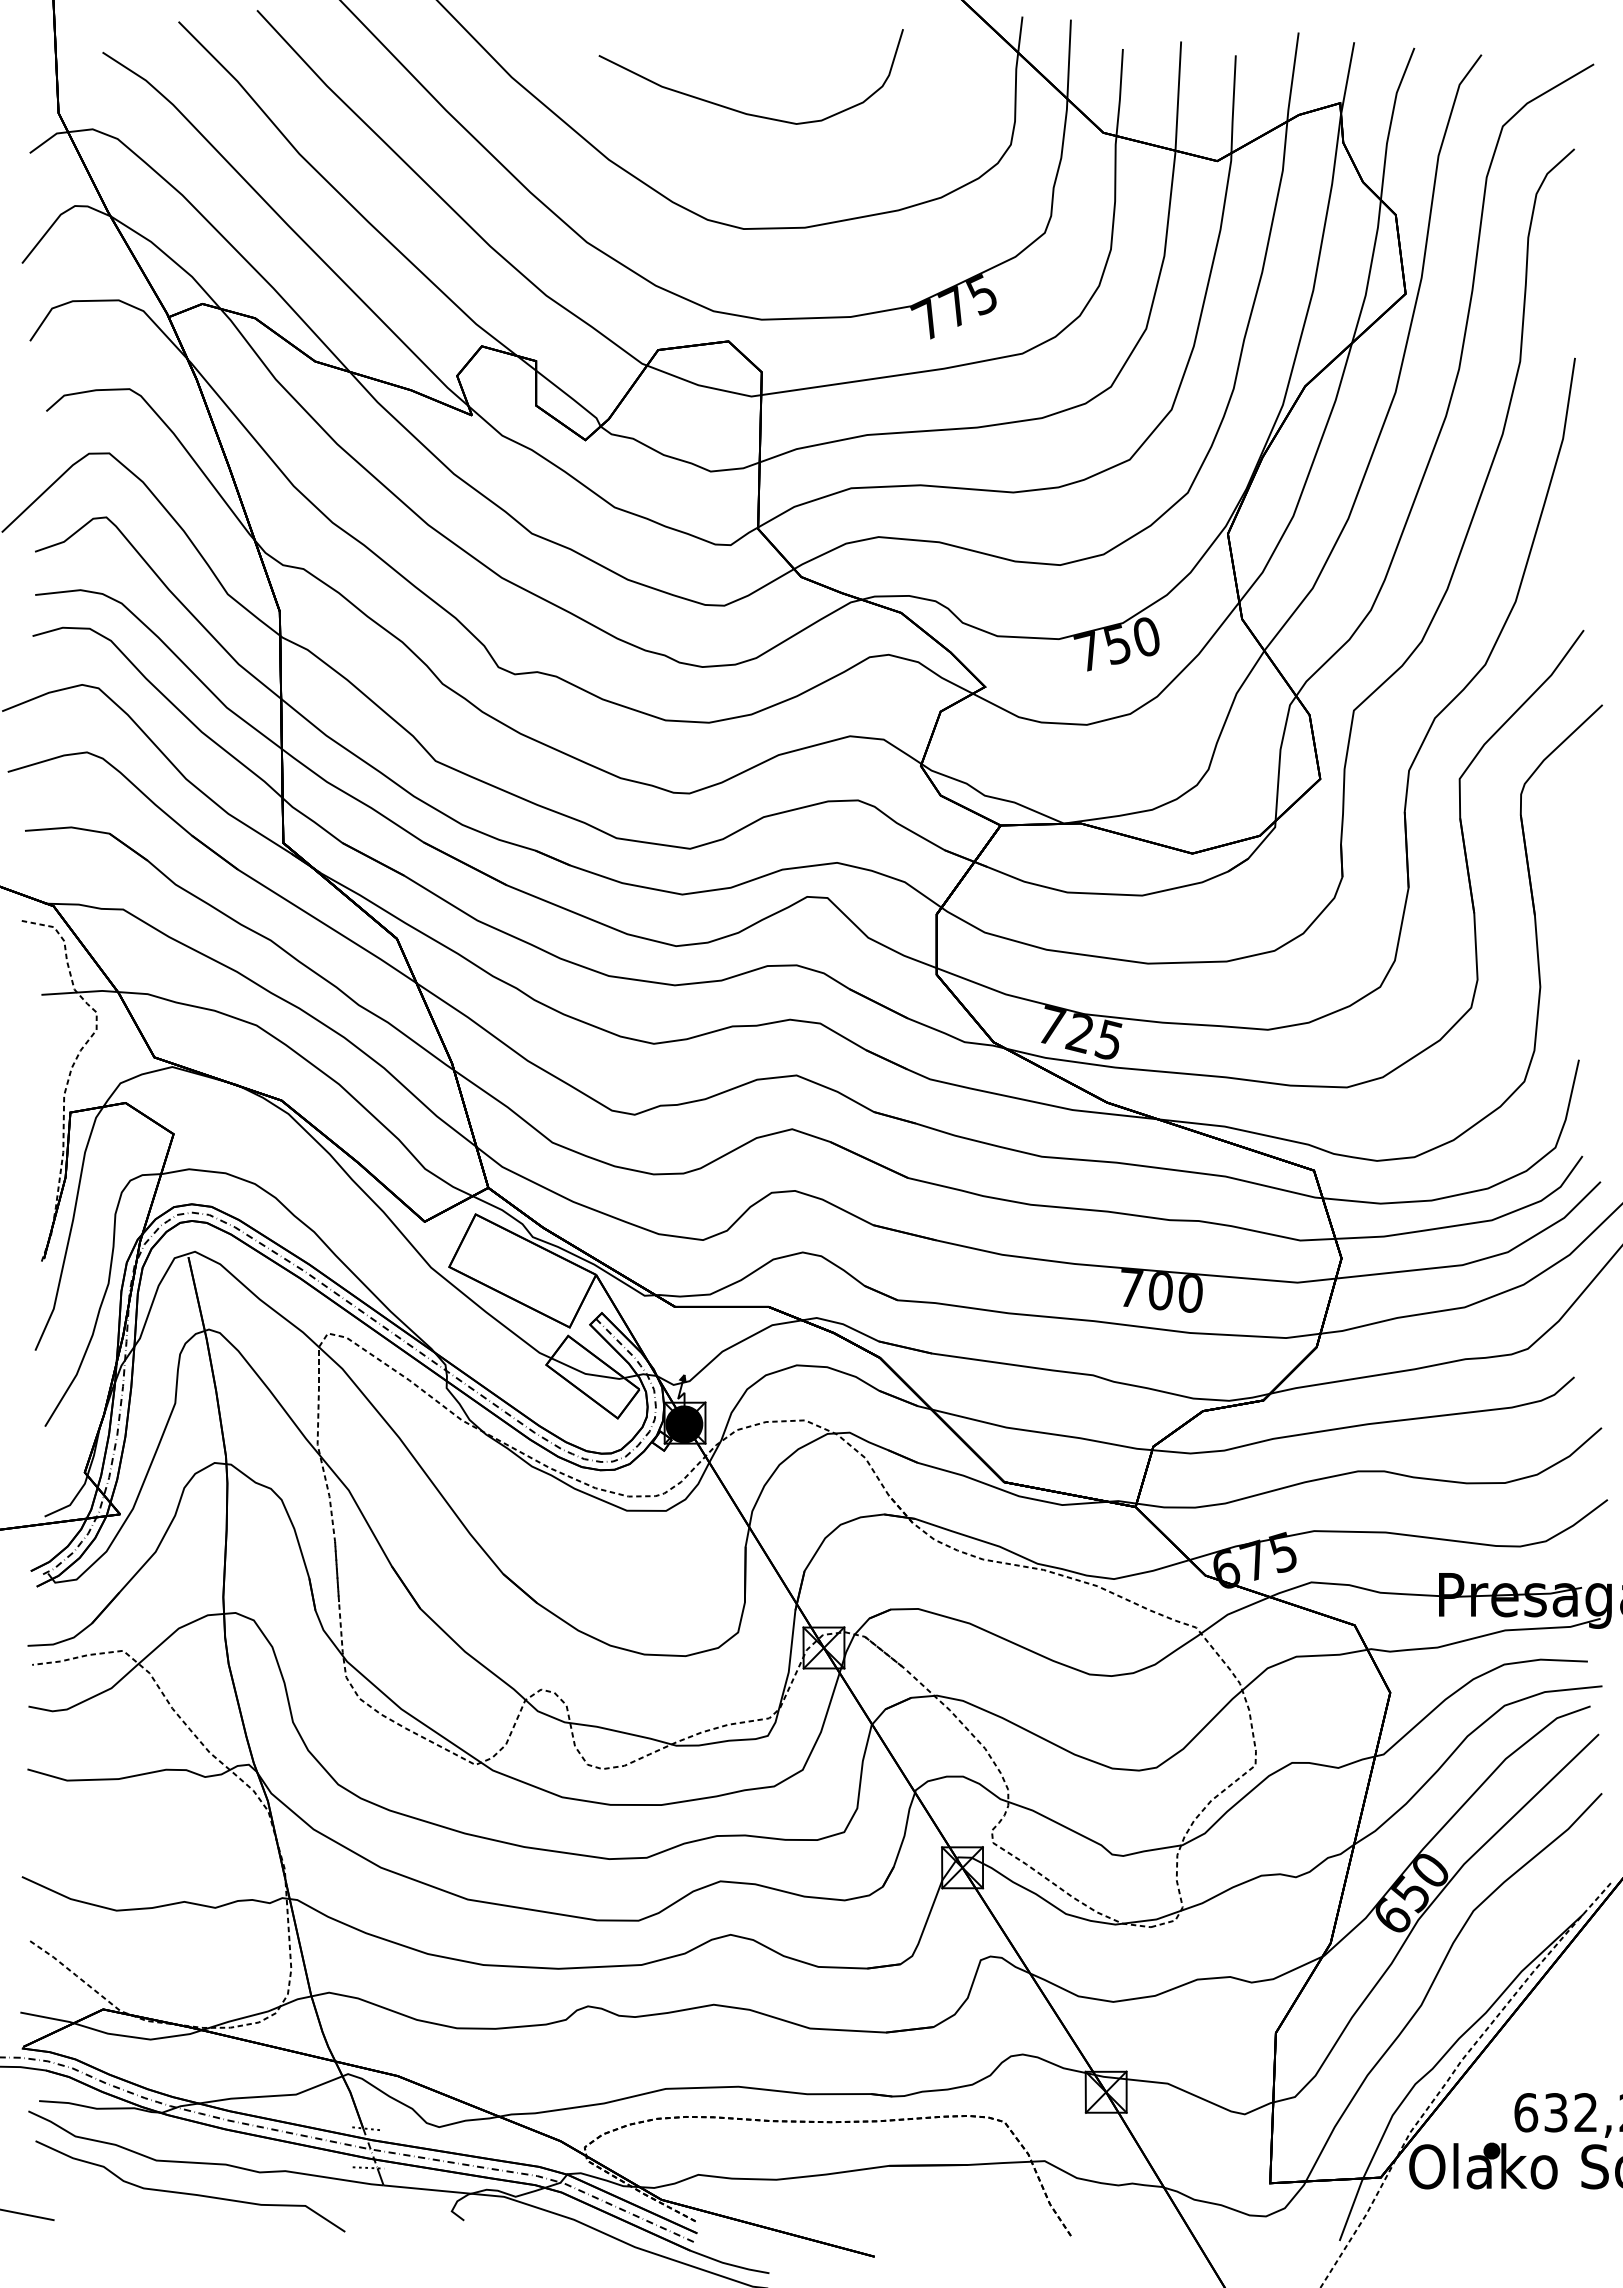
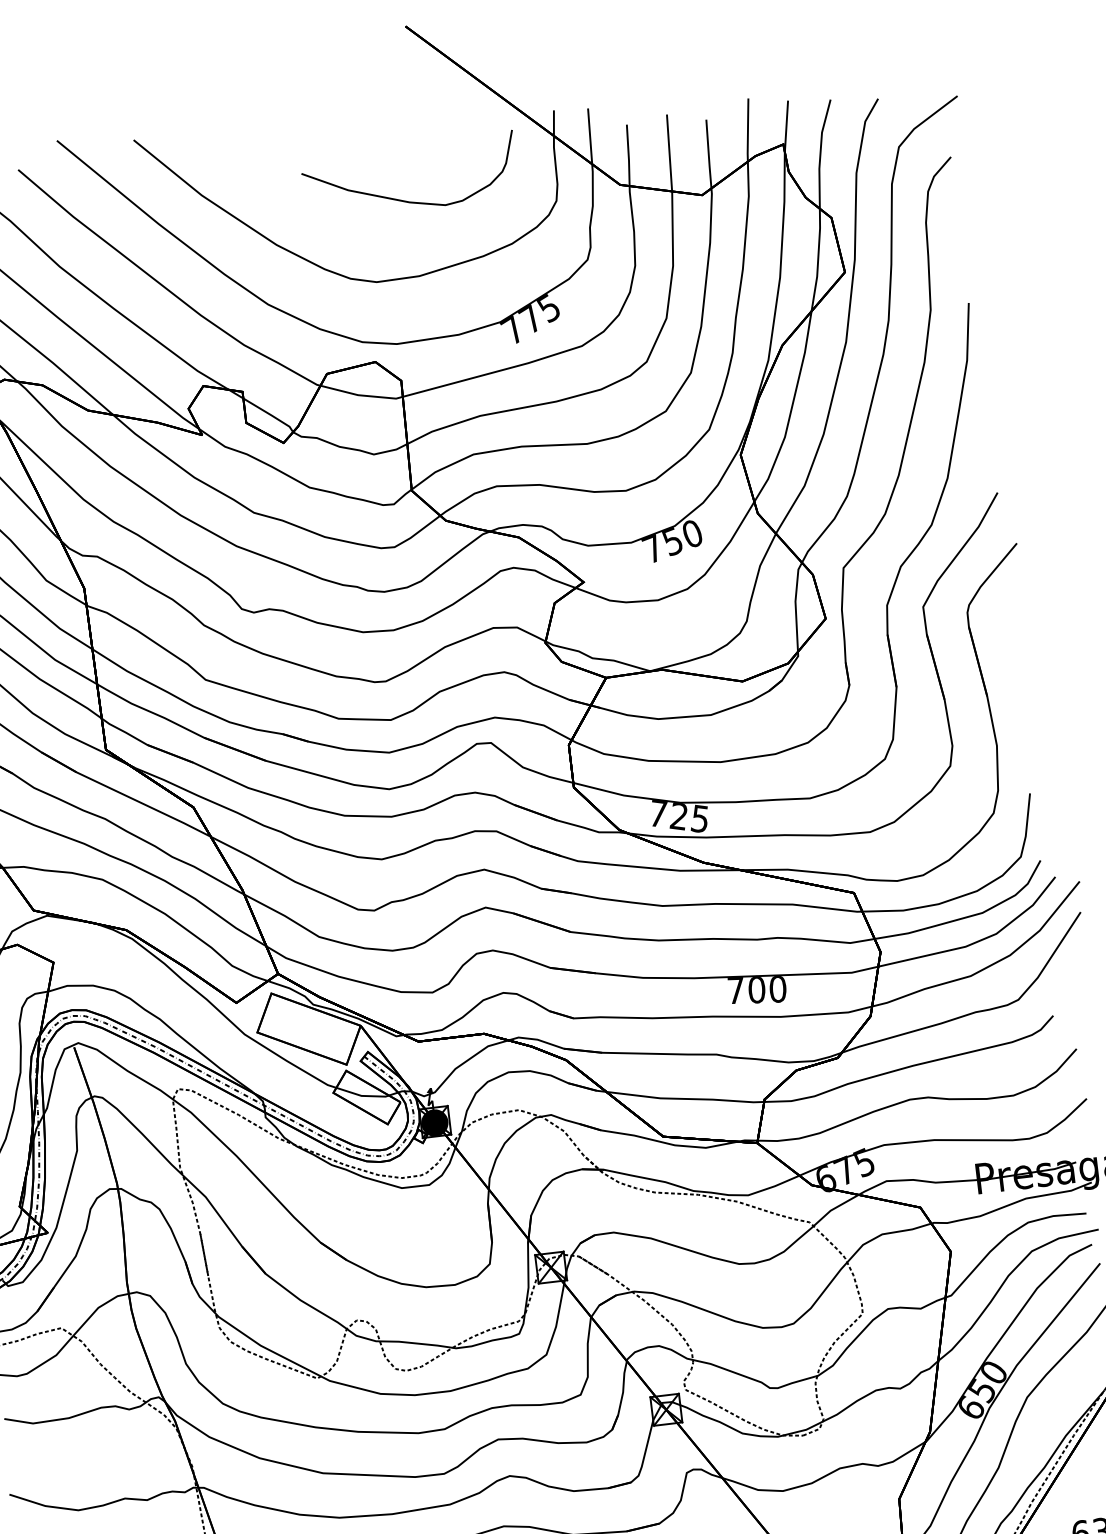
curve: (739, 110) -> (404, 200), moved

